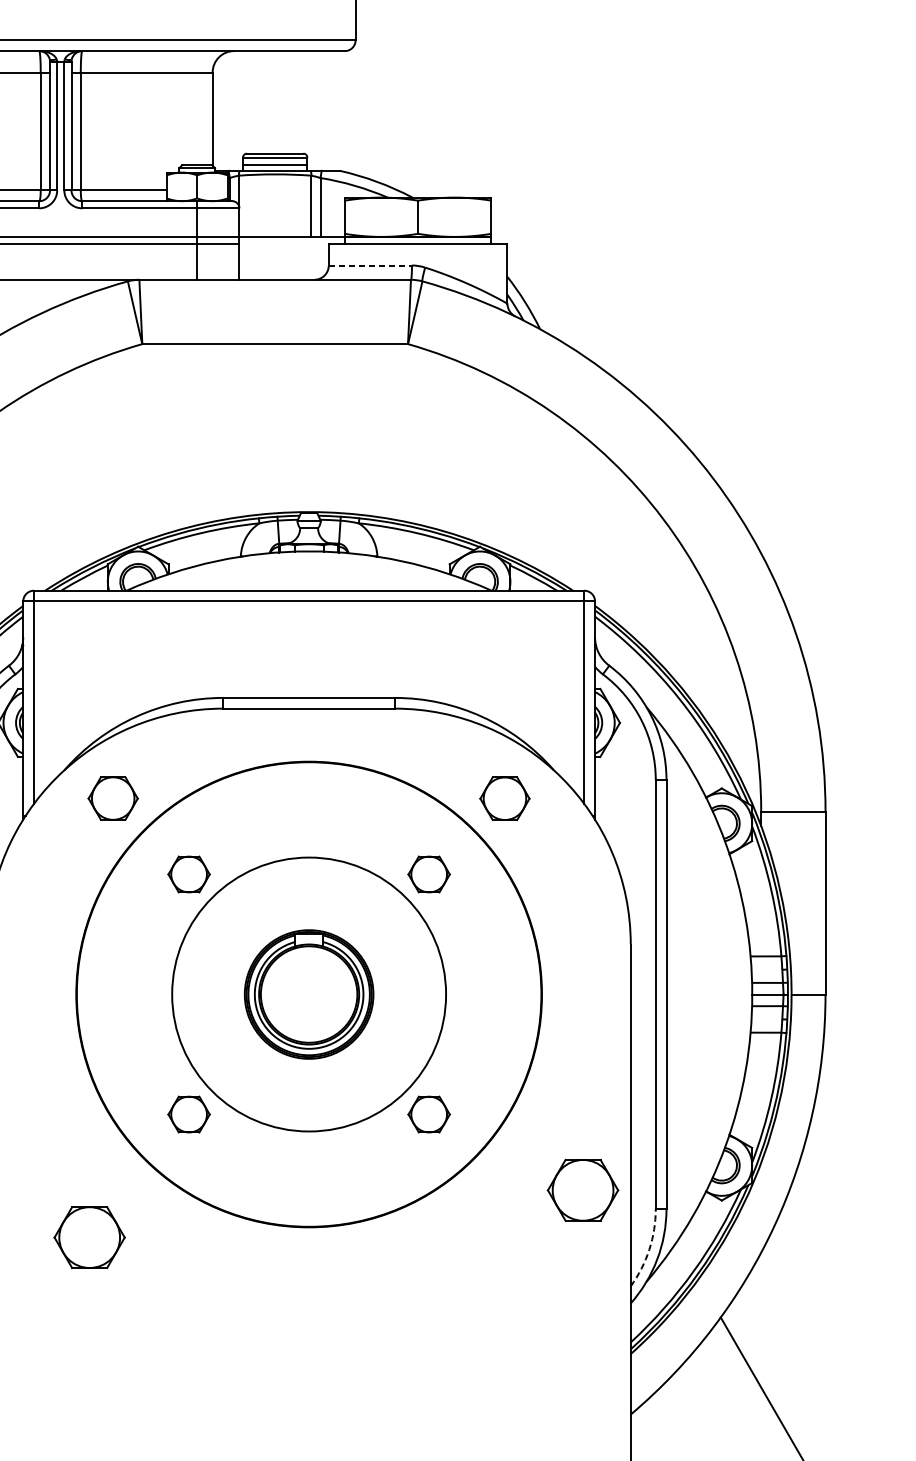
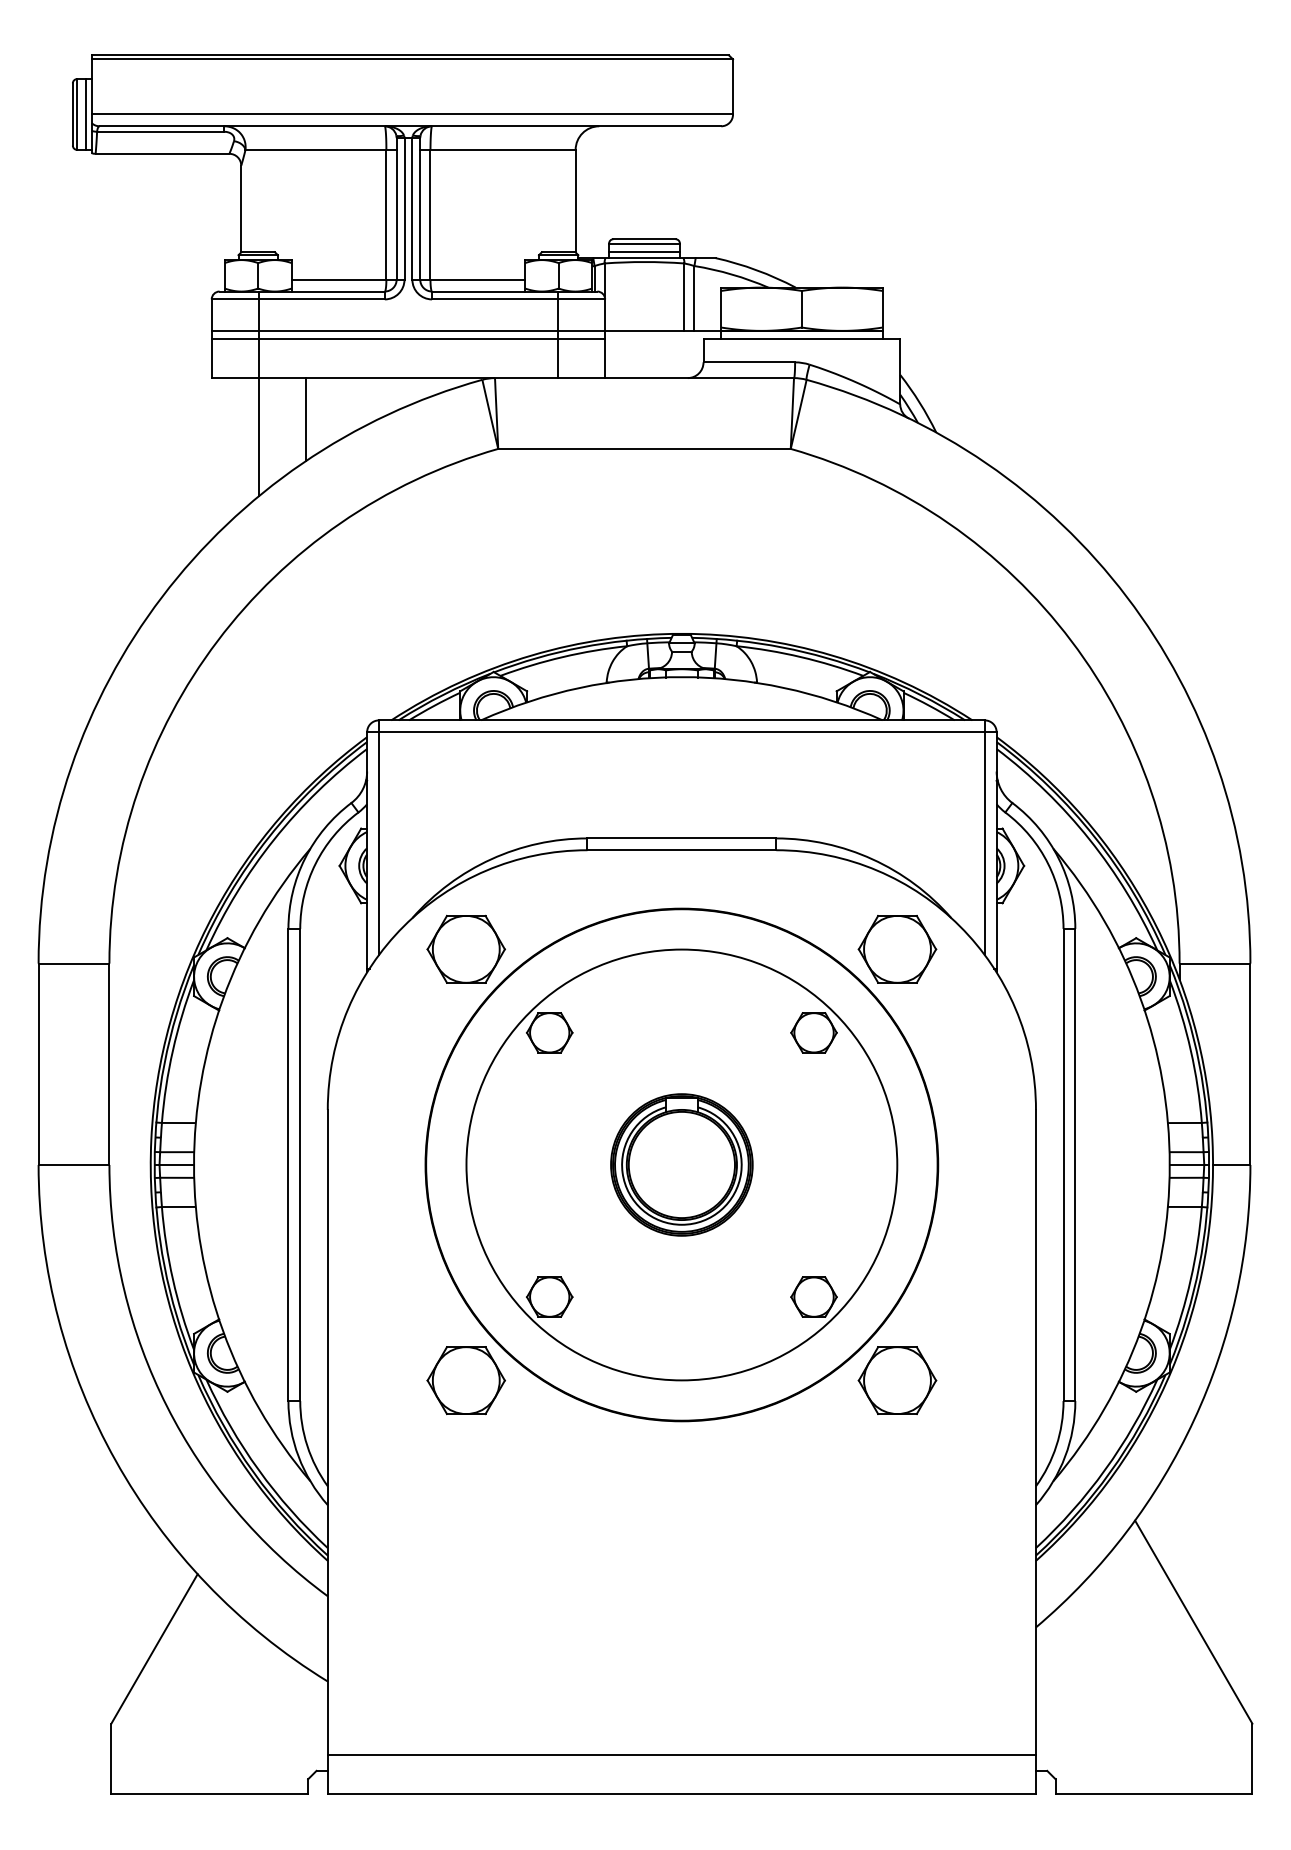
line: (370, 265) -> (749, 362), dashed -> solid
part: (112, 797) -> (465, 948), size x1.43
part: (504, 798) -> (897, 949), size x1.43
circle: (308, 994) -> (681, 1164), size x1.43
part: (583, 1190) -> (897, 1380), moved
part: (88, 1237) -> (465, 1380), moved
arc: (649, 1249) -> (1056, 1445), dashed -> solid

